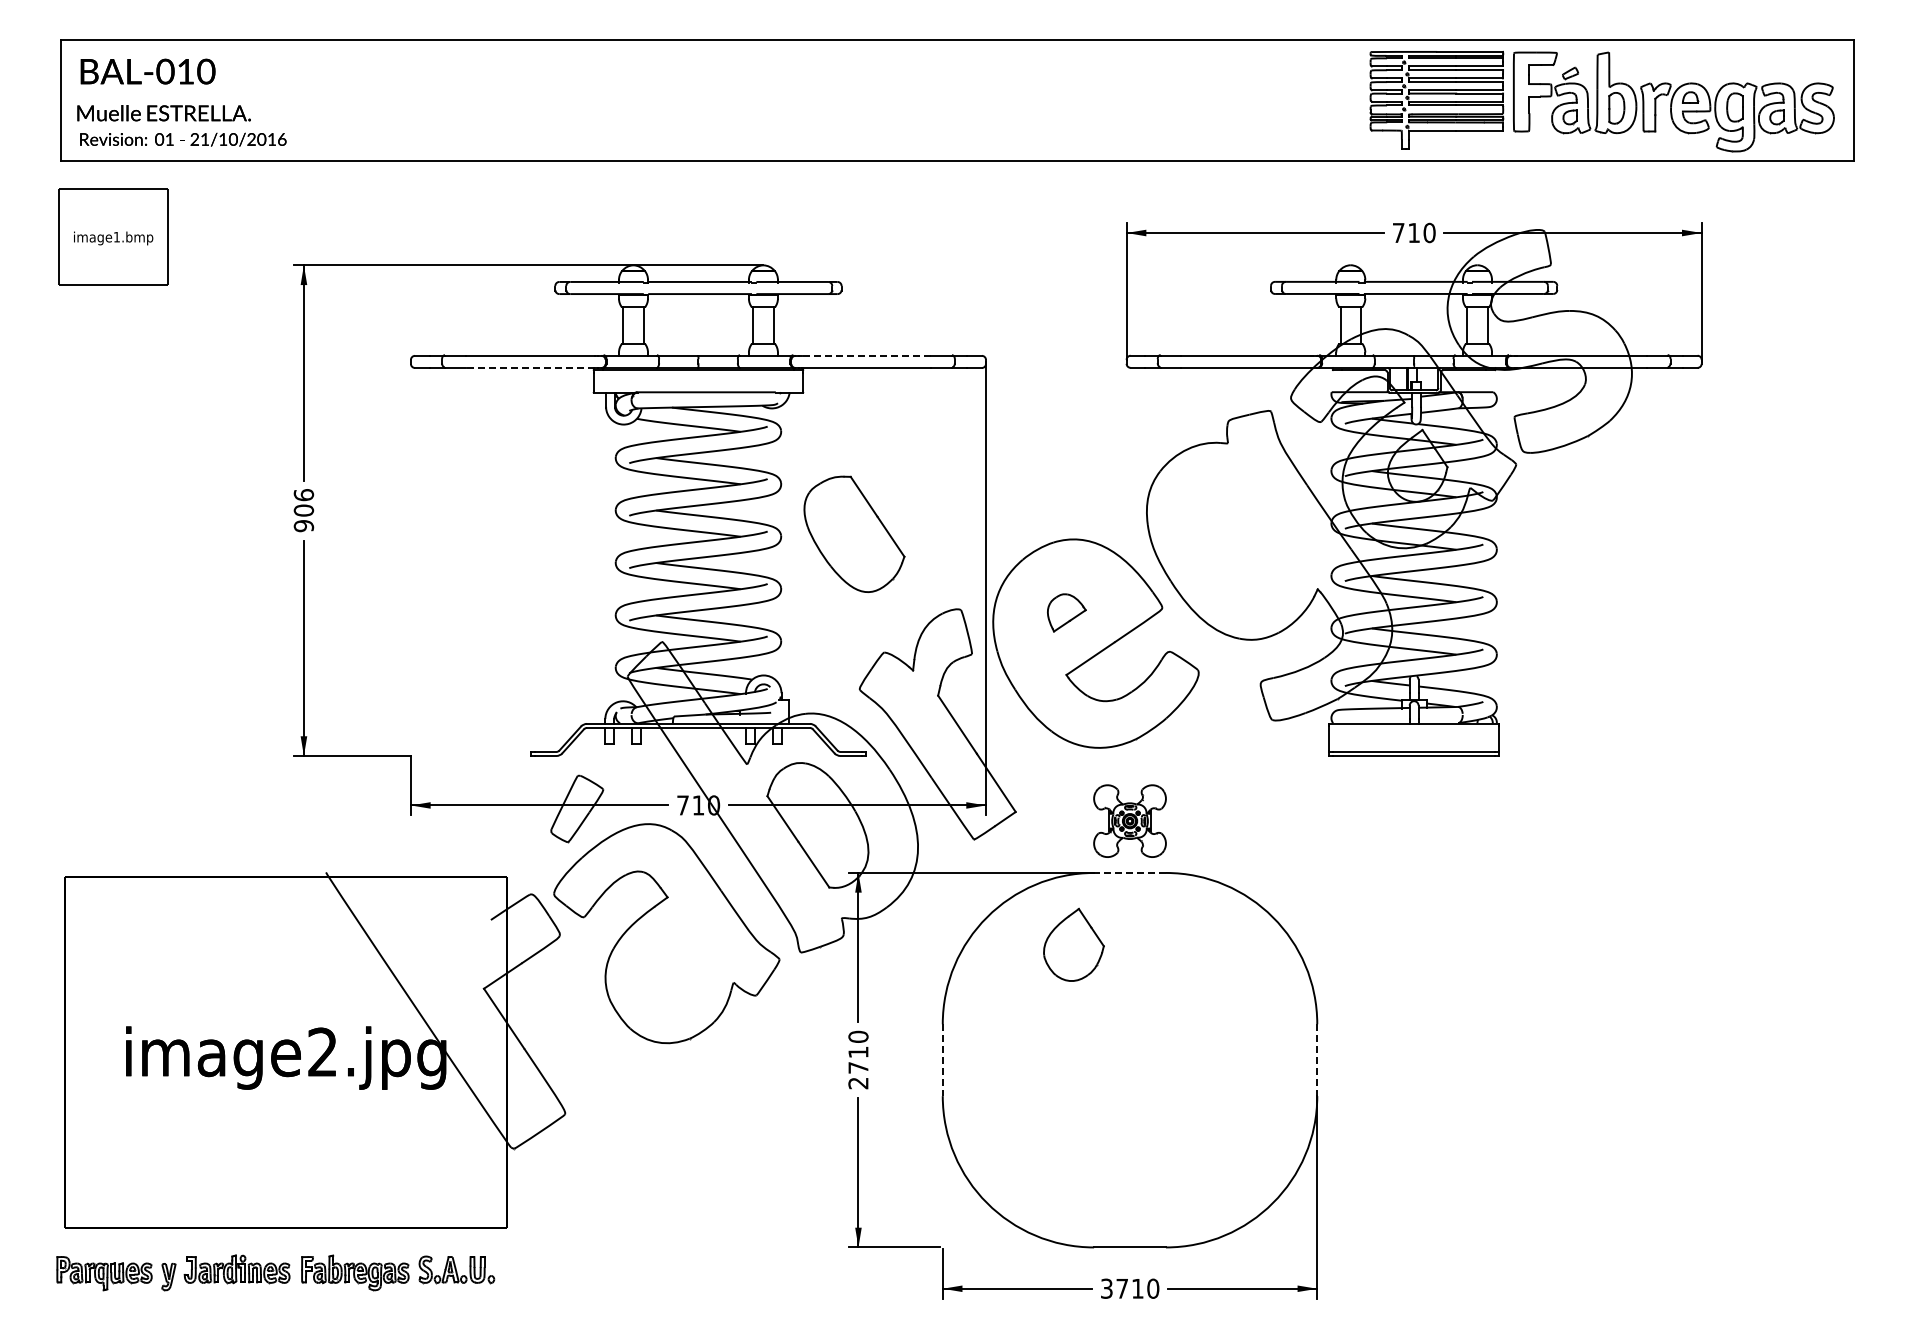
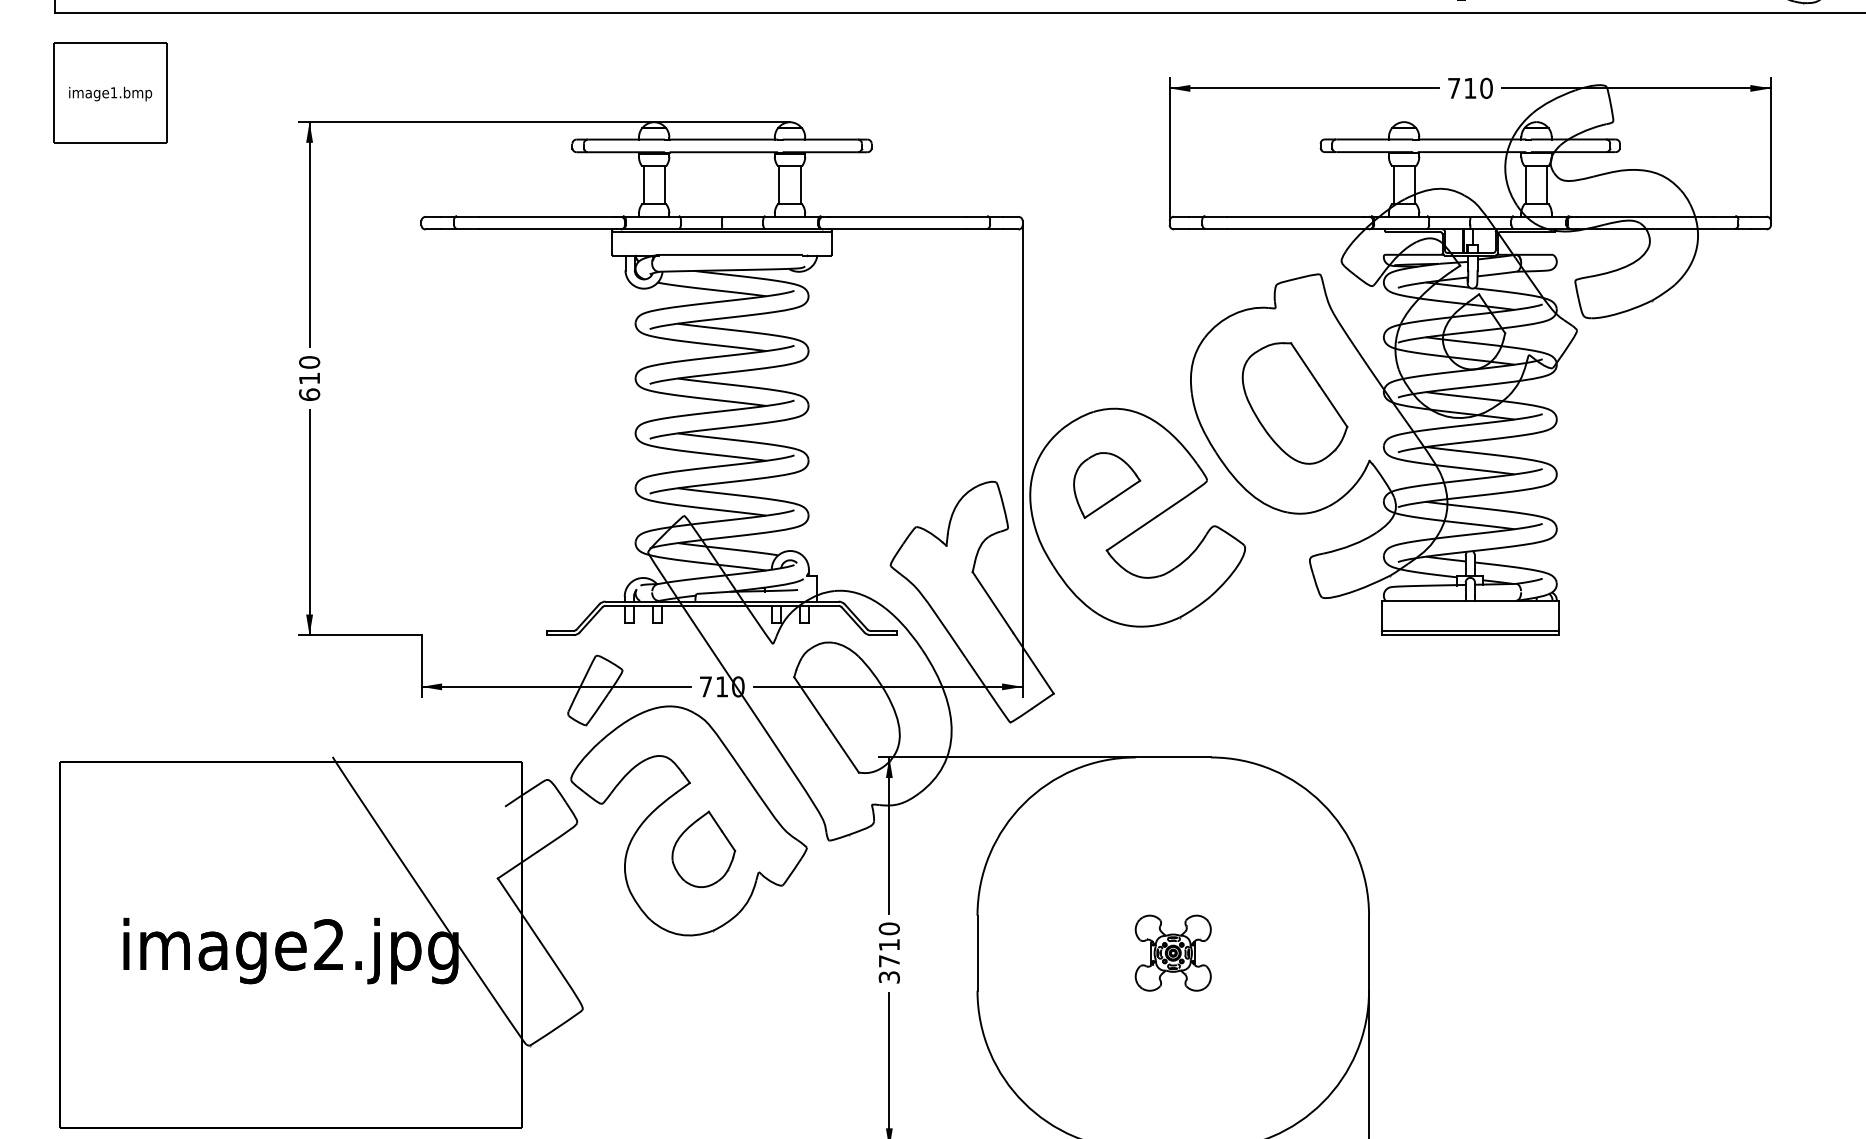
line: (866, 355) -> (897, 216), dashed -> solid
line: (530, 367) -> (546, 229), dashed -> solid
text: (303, 510) -> (309, 378), 906 -> 610
part: (854, 533) -> (1295, 402), moved
part: (1066, 612) -> (1106, 485), size x1.67
part: (1129, 820) -> (1172, 952), moved
line: (1130, 872) -> (1173, 756), dashed -> solid
part: (1073, 944) -> (703, 848), moved
line: (942, 1060) -> (977, 953), dashed -> solid
line: (1317, 1060) -> (1369, 953), dashed -> solid
text: (858, 1083) -> (889, 977), 2710 -> 3710

